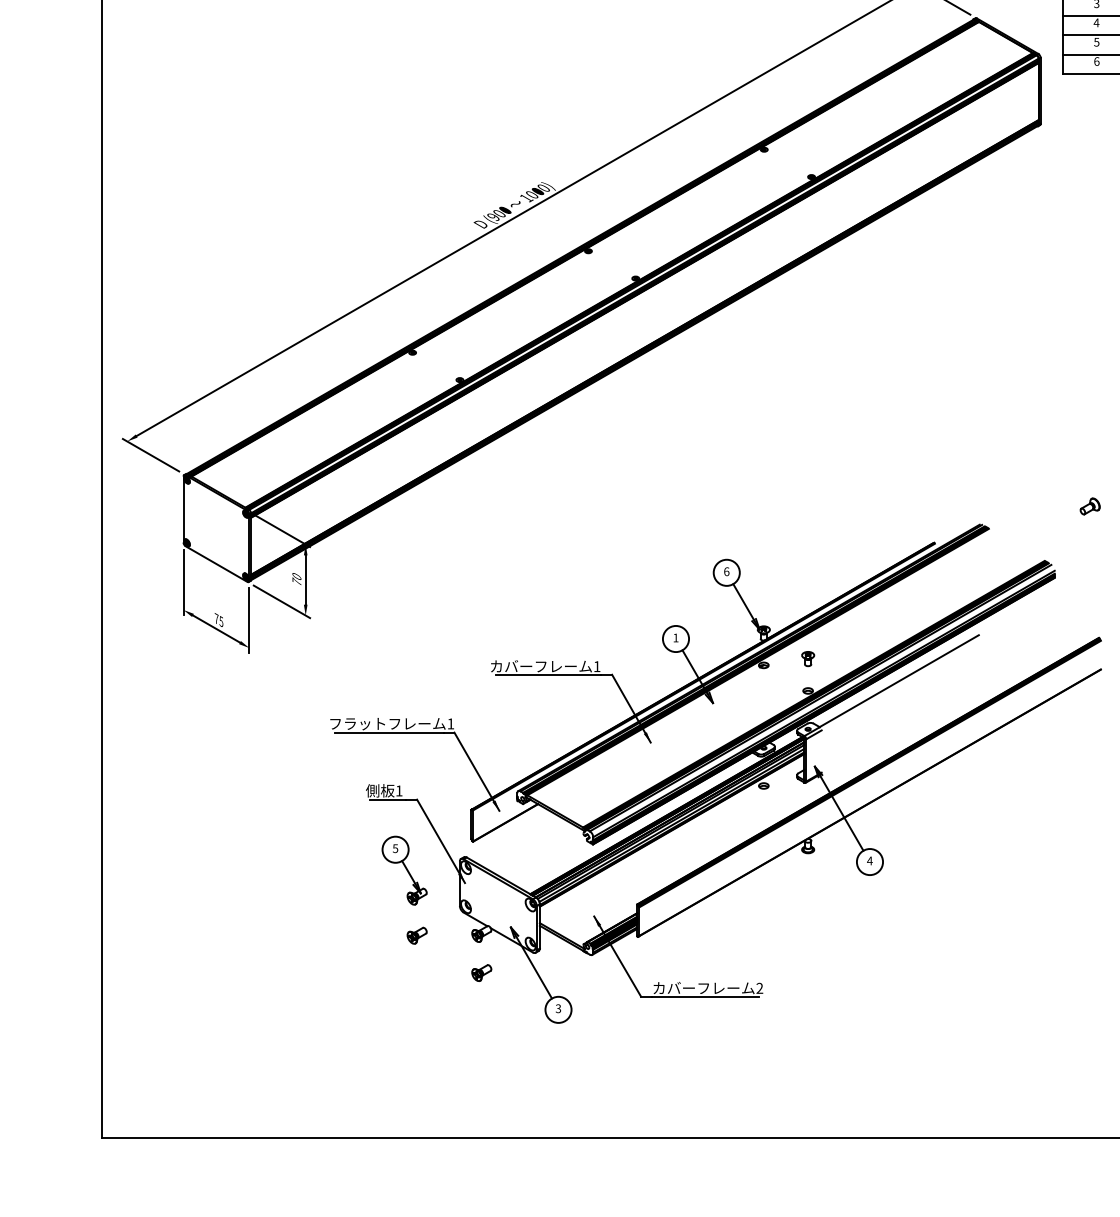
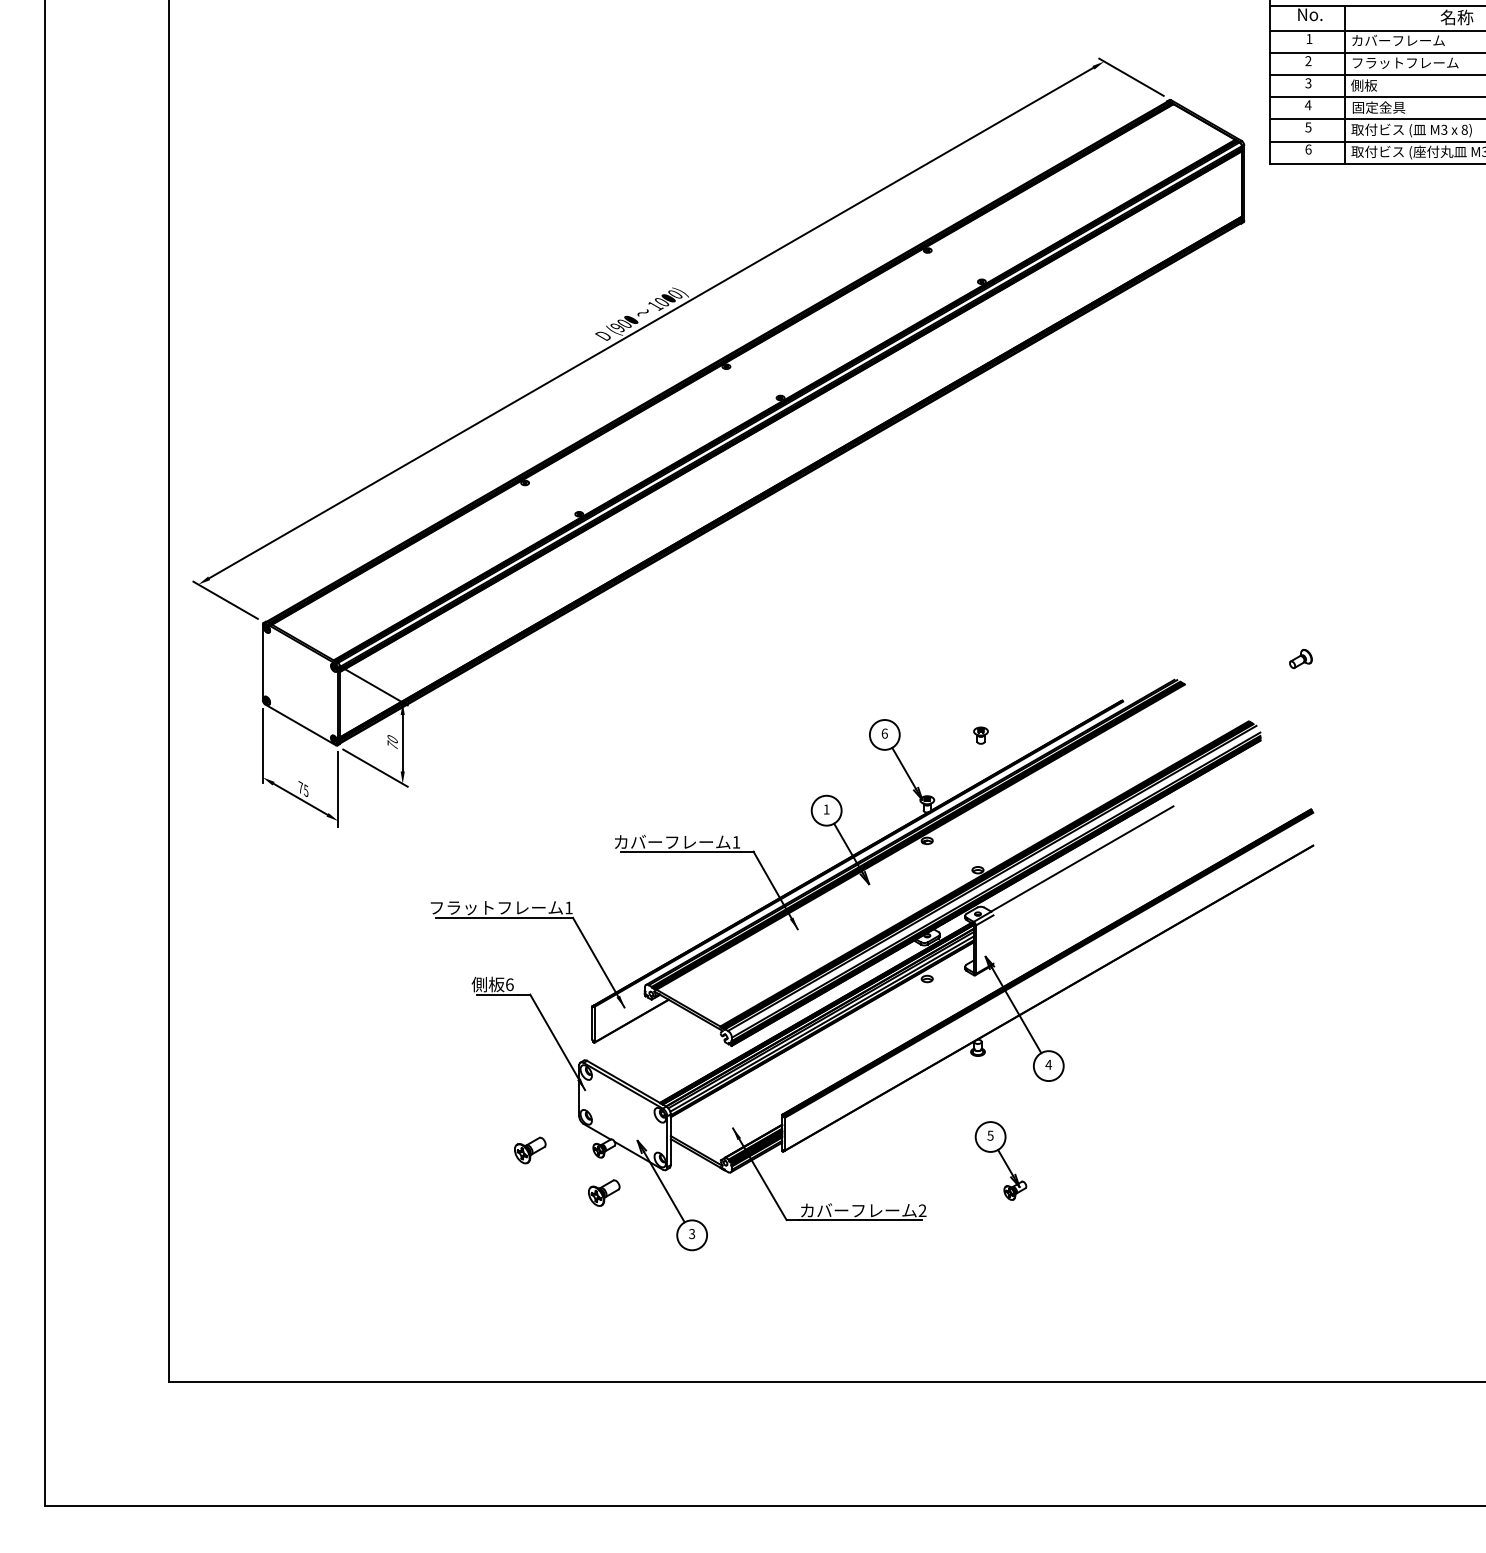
part: (807, 658) -> (980, 735), moved
text: (398, 790) -> (509, 984), 1 -> 6
part: (404, 870) -> (1000, 1160), moved
part: (417, 935) -> (530, 1150), size x1.4
part: (481, 973) -> (604, 1193), size x1.4

